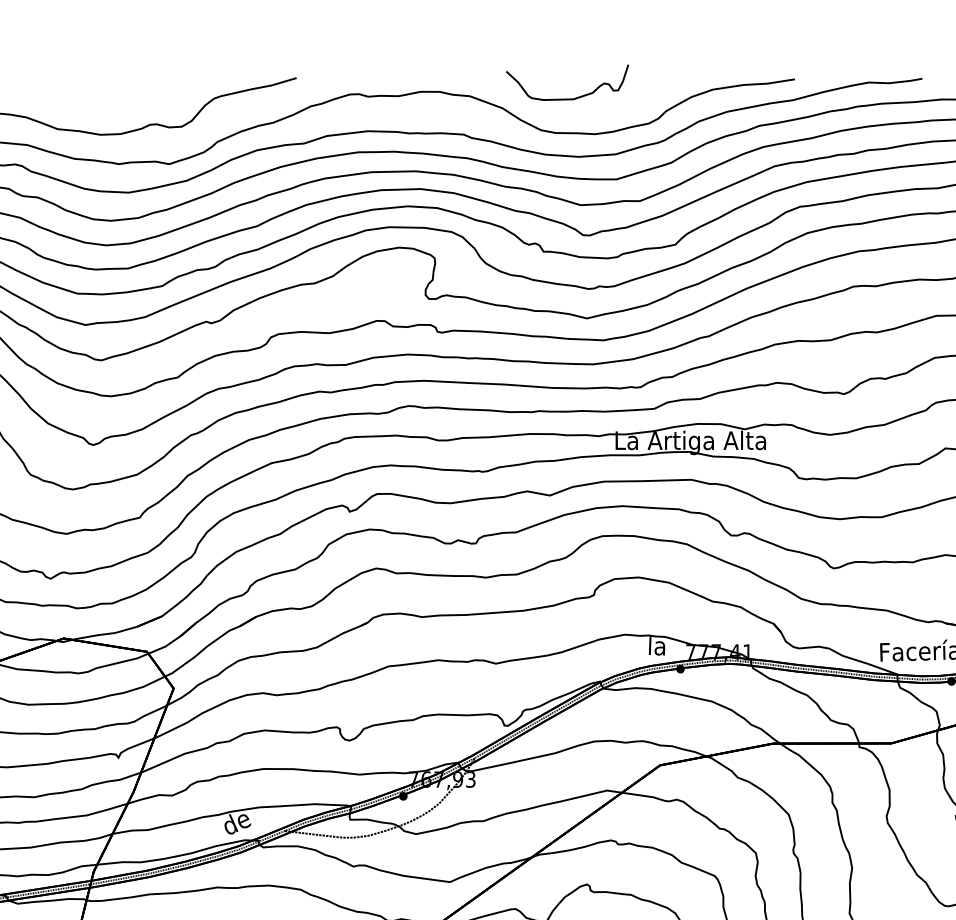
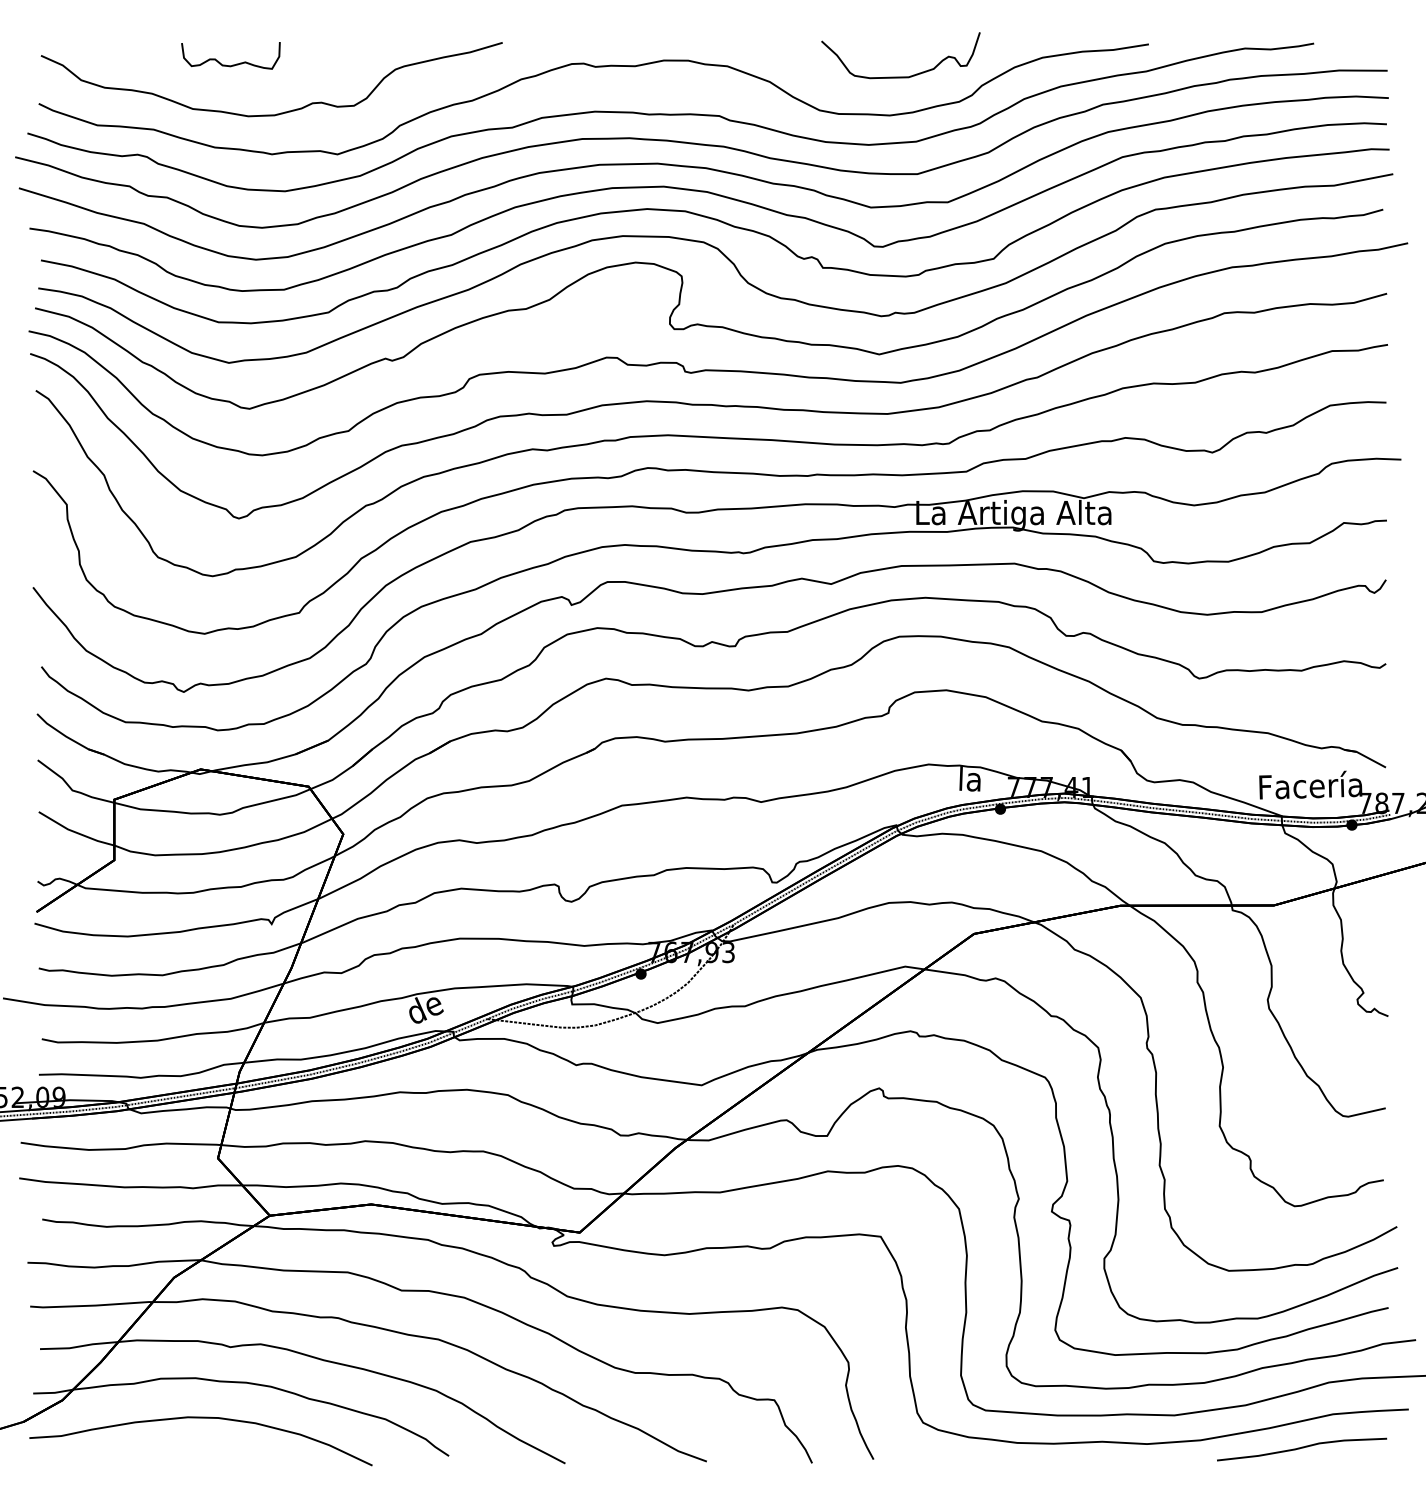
curve: (88, 94) -> (232, 64), added
curve: (567, 98) -> (900, 76), moved

